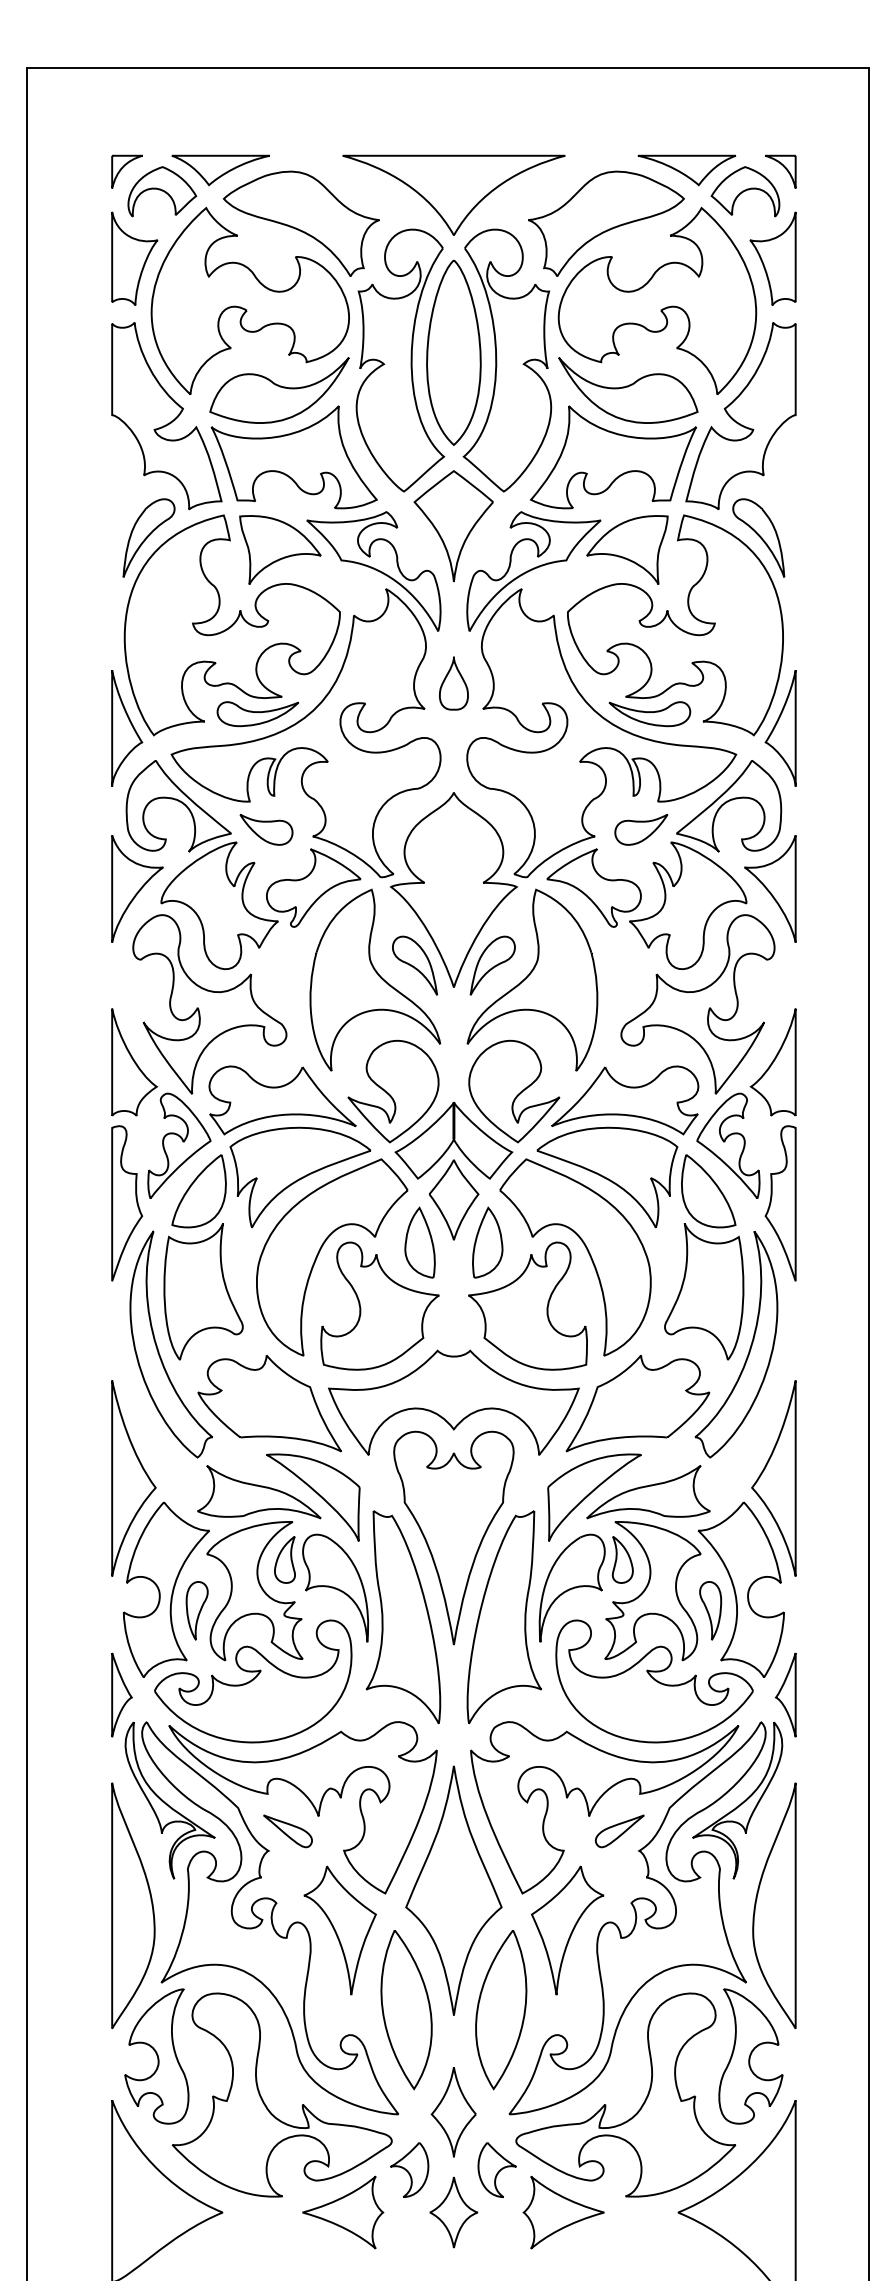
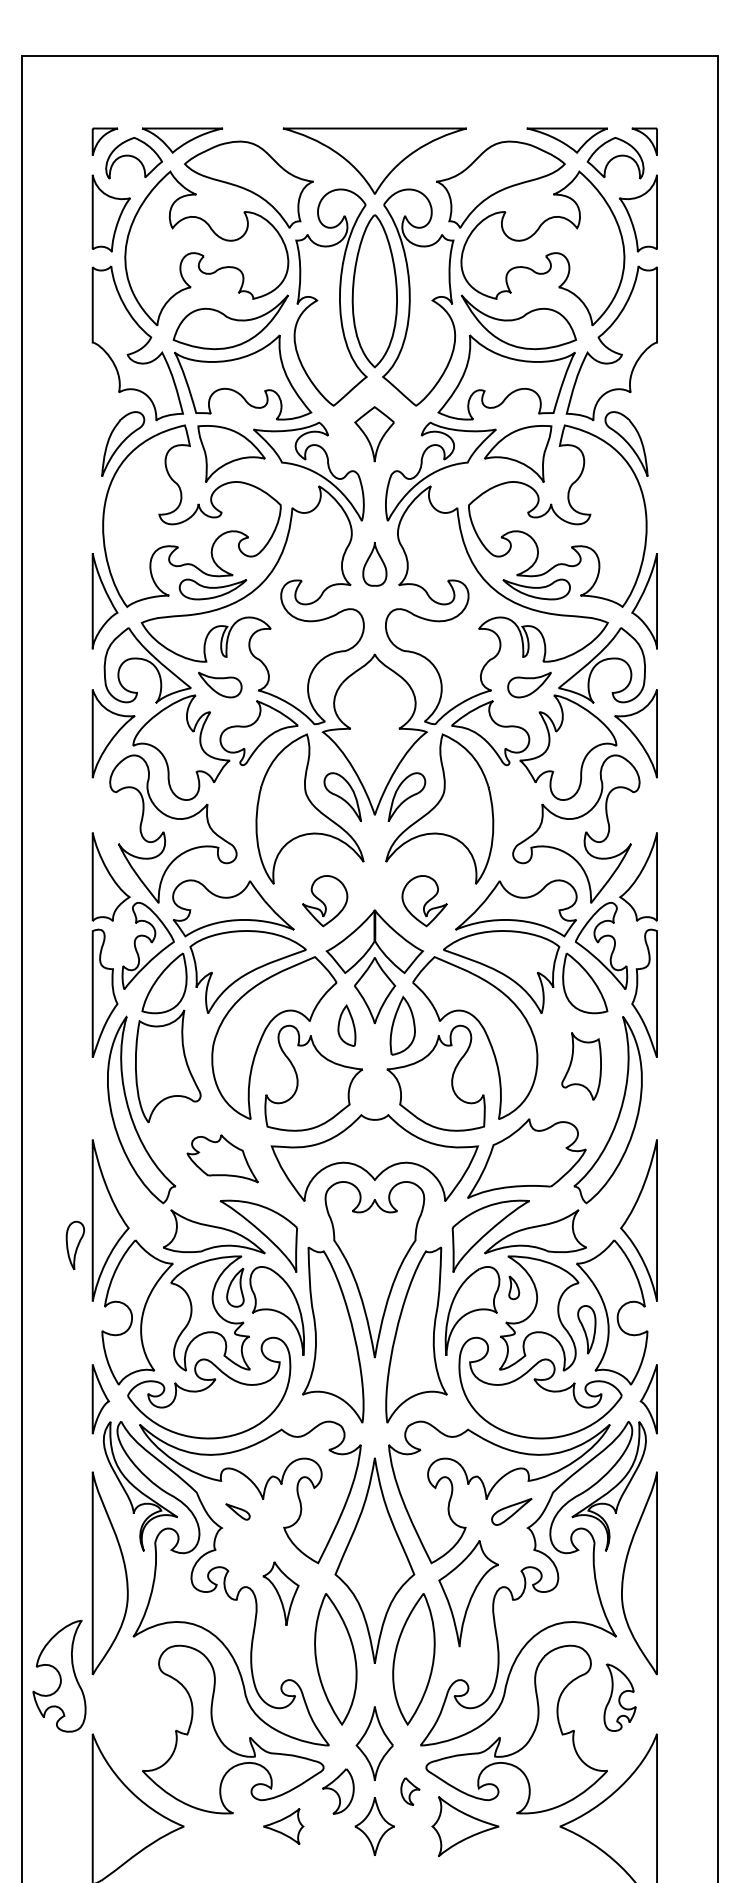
part: (453, 526) -> (374, 434), size x0.6
part: (393, 1091) -> (325, 901), size x0.6
part: (514, 1091) -> (424, 901), size x0.6
part: (419, 1242) -> (346, 1025), size x0.7
part: (704, 1291) -> (581, 1066), size x0.6
part: (269, 1403) -> (222, 1158), size x0.6
part: (622, 1559) -> (514, 1287), size x0.6
part: (196, 1610) -> (74, 1245), moved
part: (287, 1831) -> (237, 1511), size x0.6
part: (339, 1930) -> (280, 1593), size x0.6
part: (156, 2056) -> (59, 1676), moved
part: (750, 2056) -> (619, 1697), size x0.6
part: (496, 2169) -> (410, 1791), size x0.6
part: (343, 2212) -> (283, 1826), size x0.6

